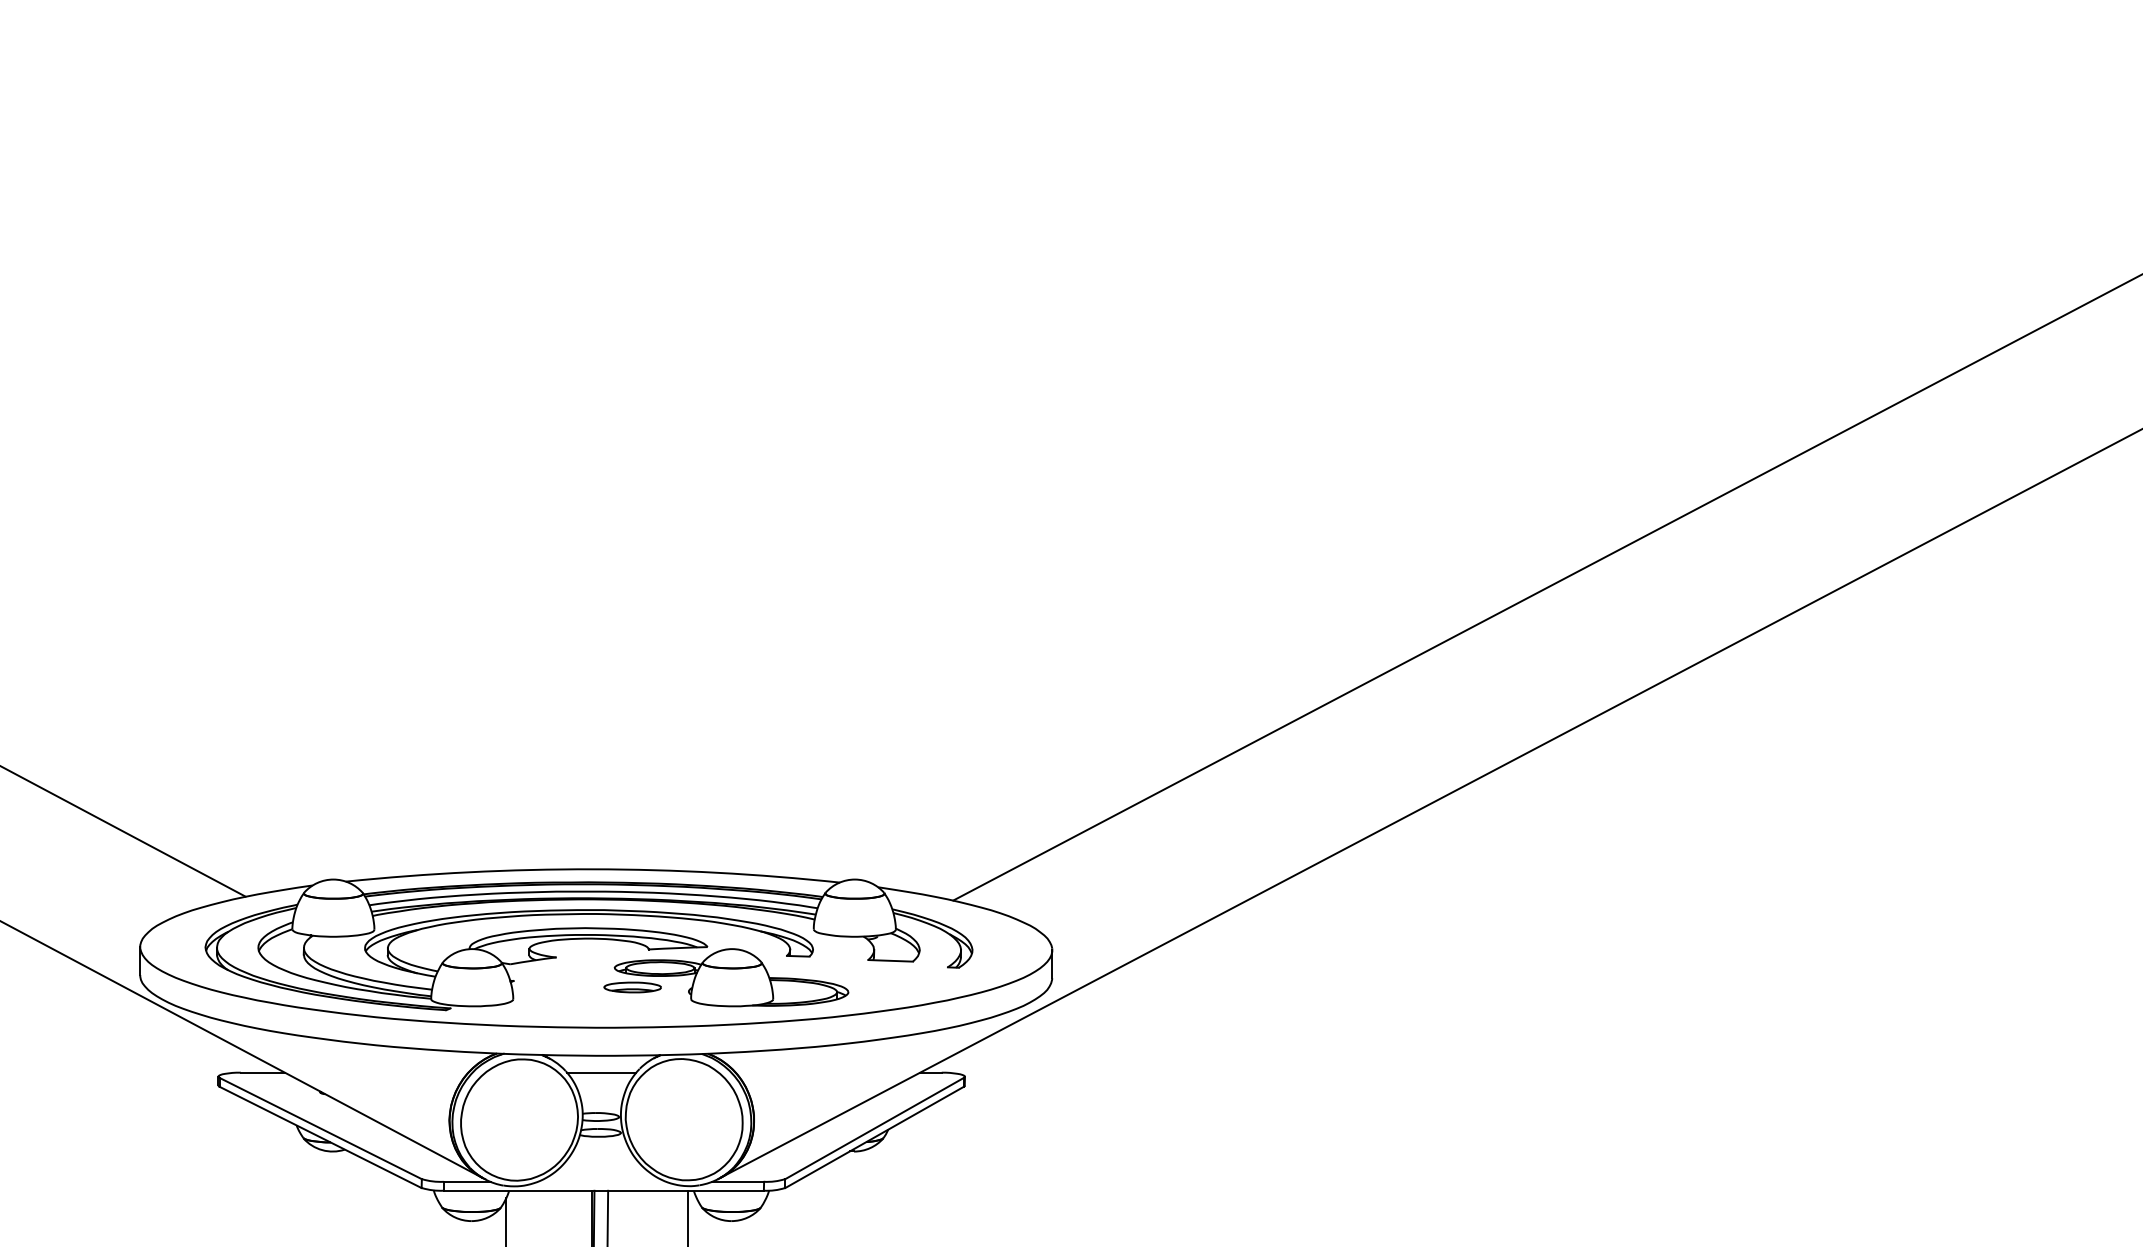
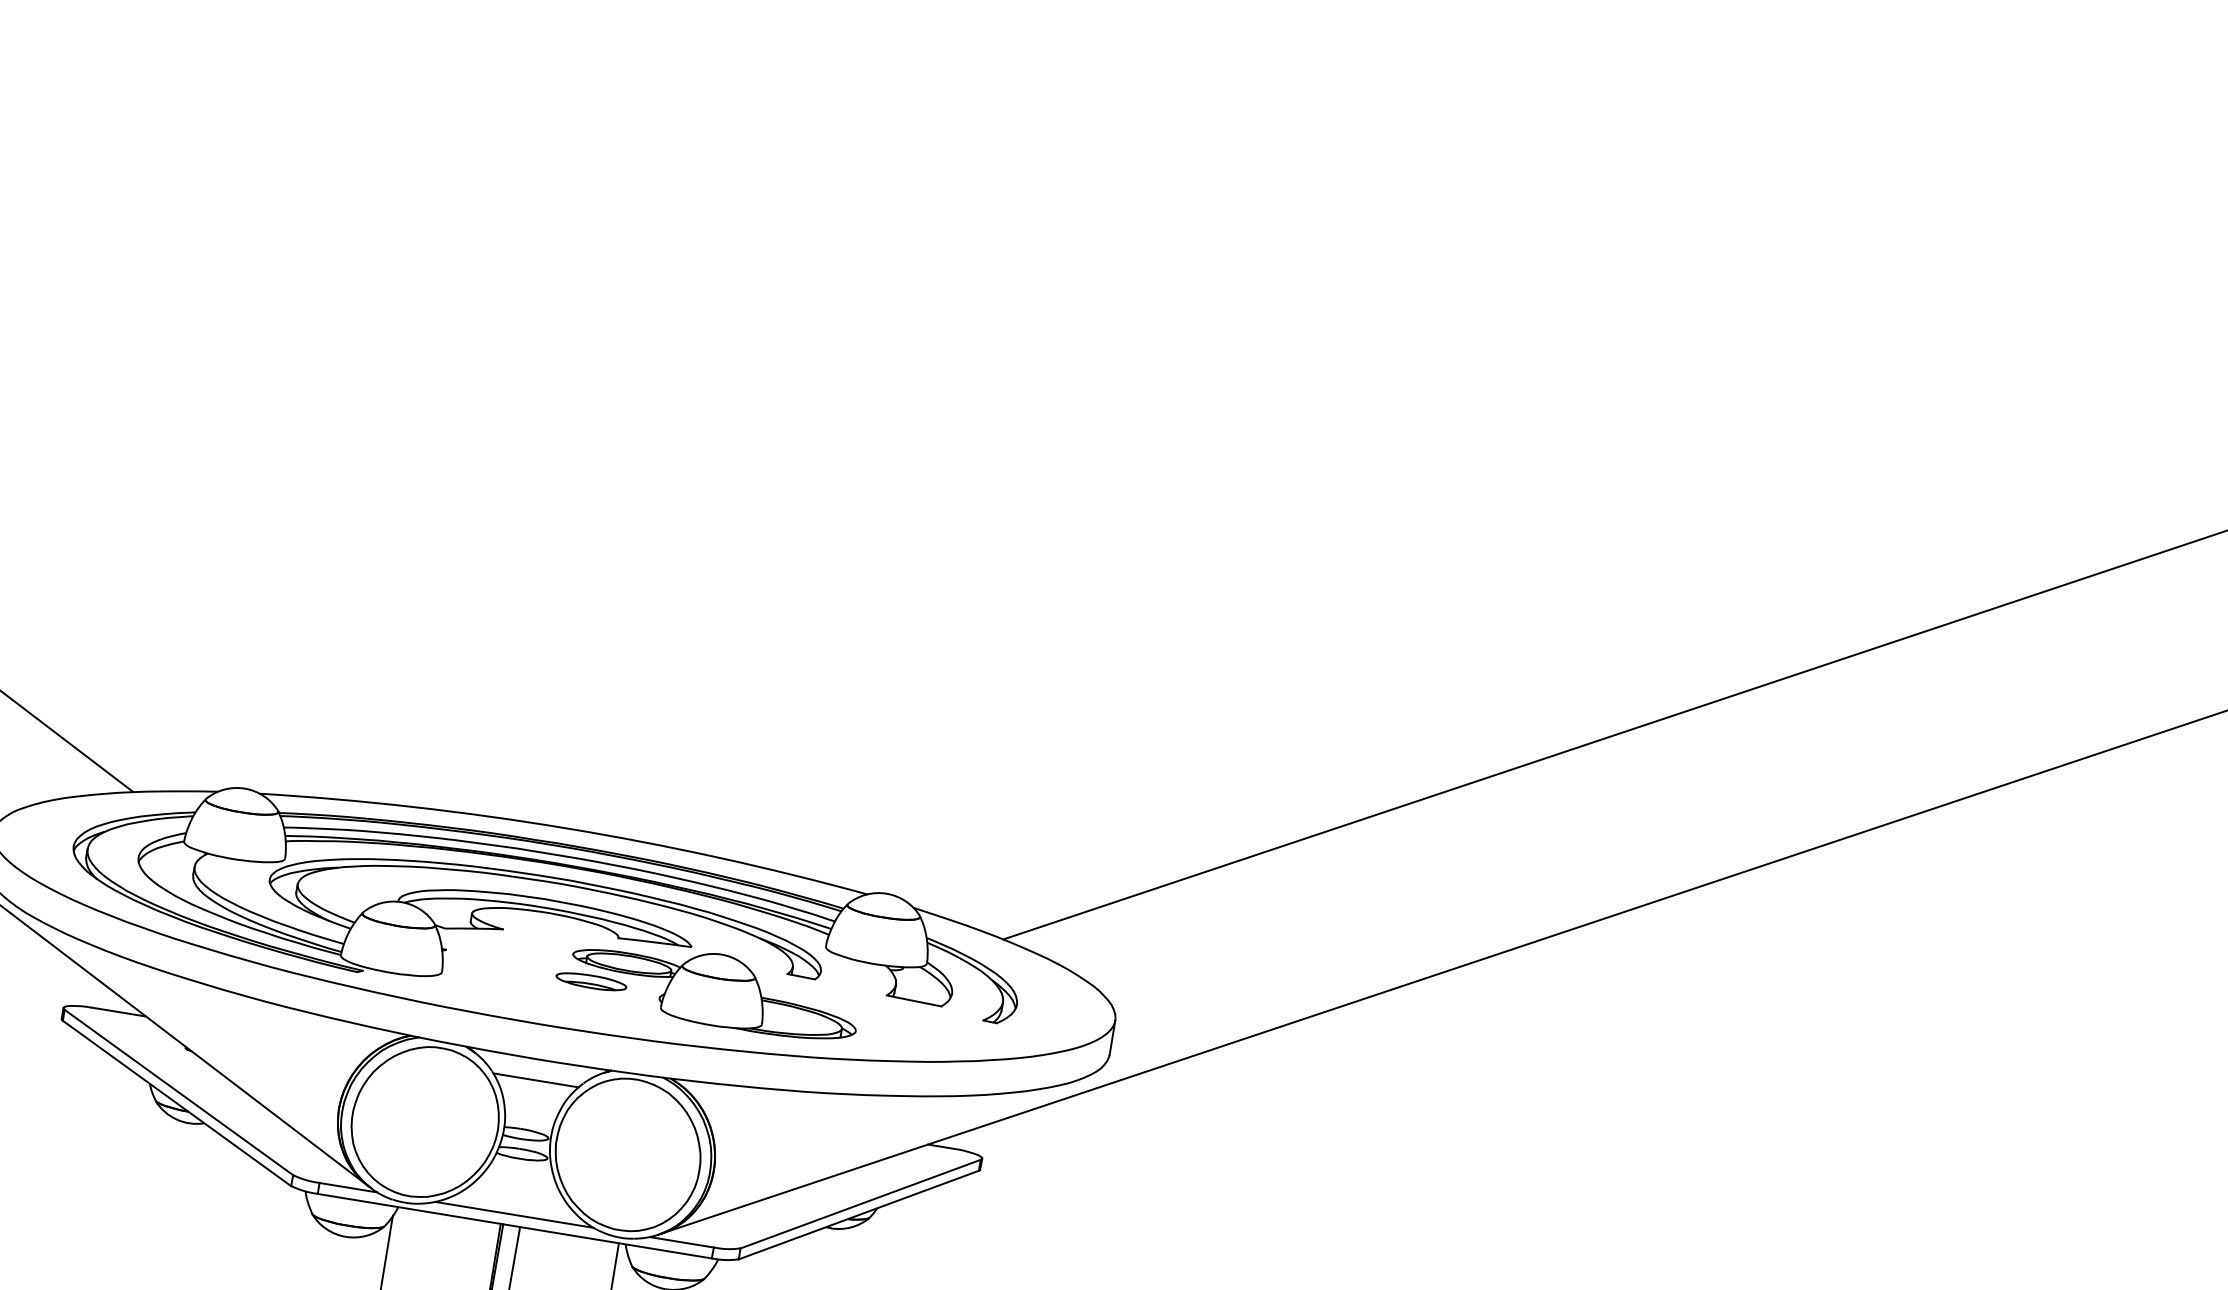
line: (601, 1181) -> (513, 1214), added

